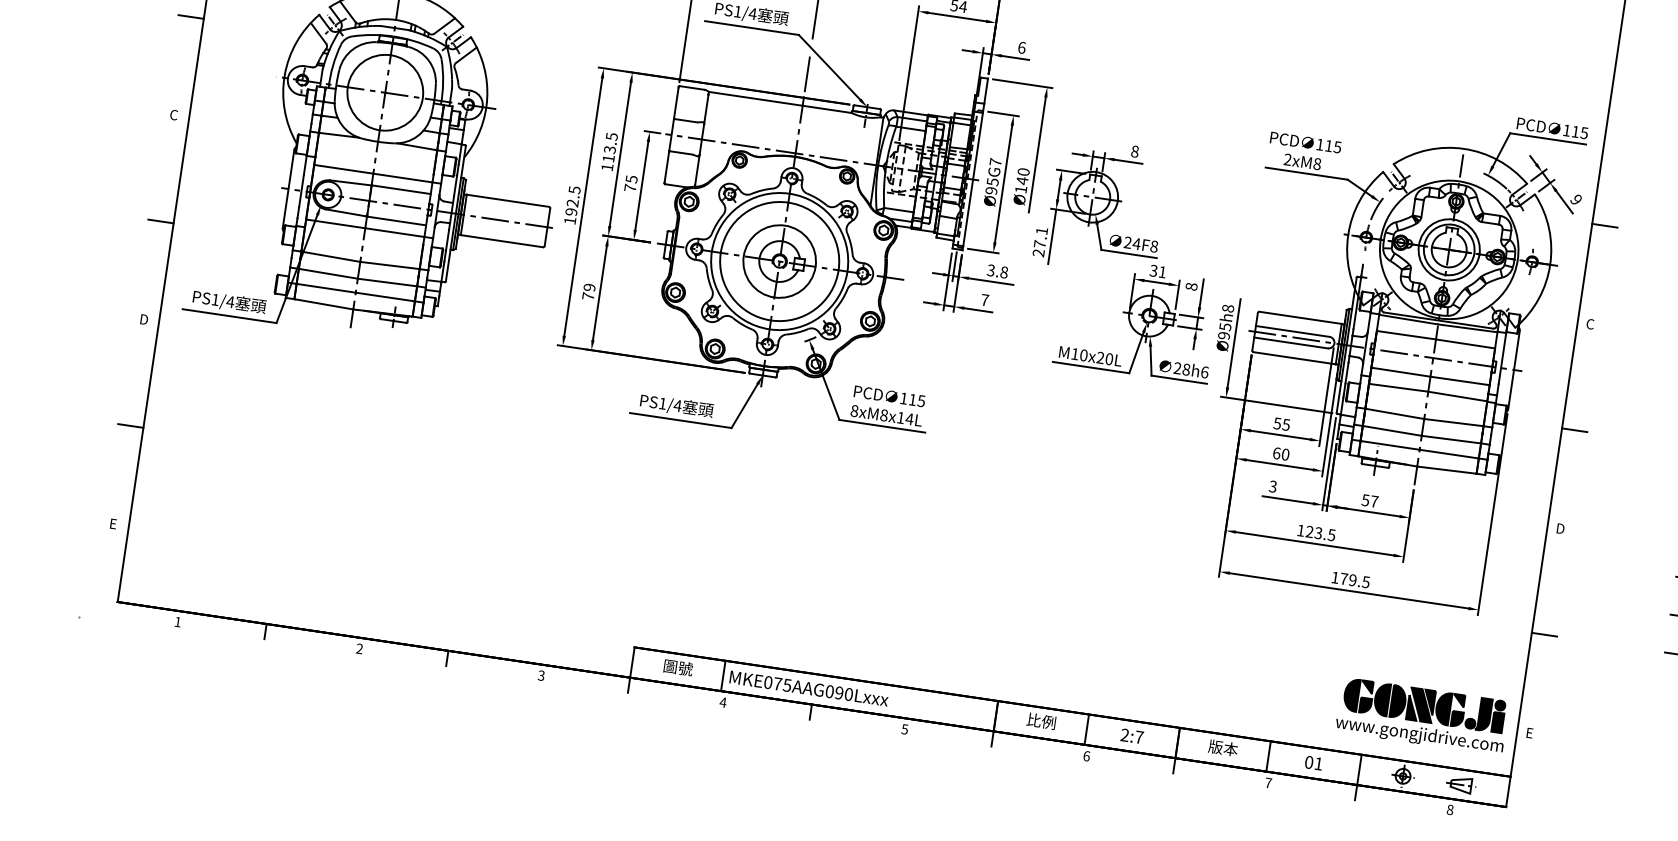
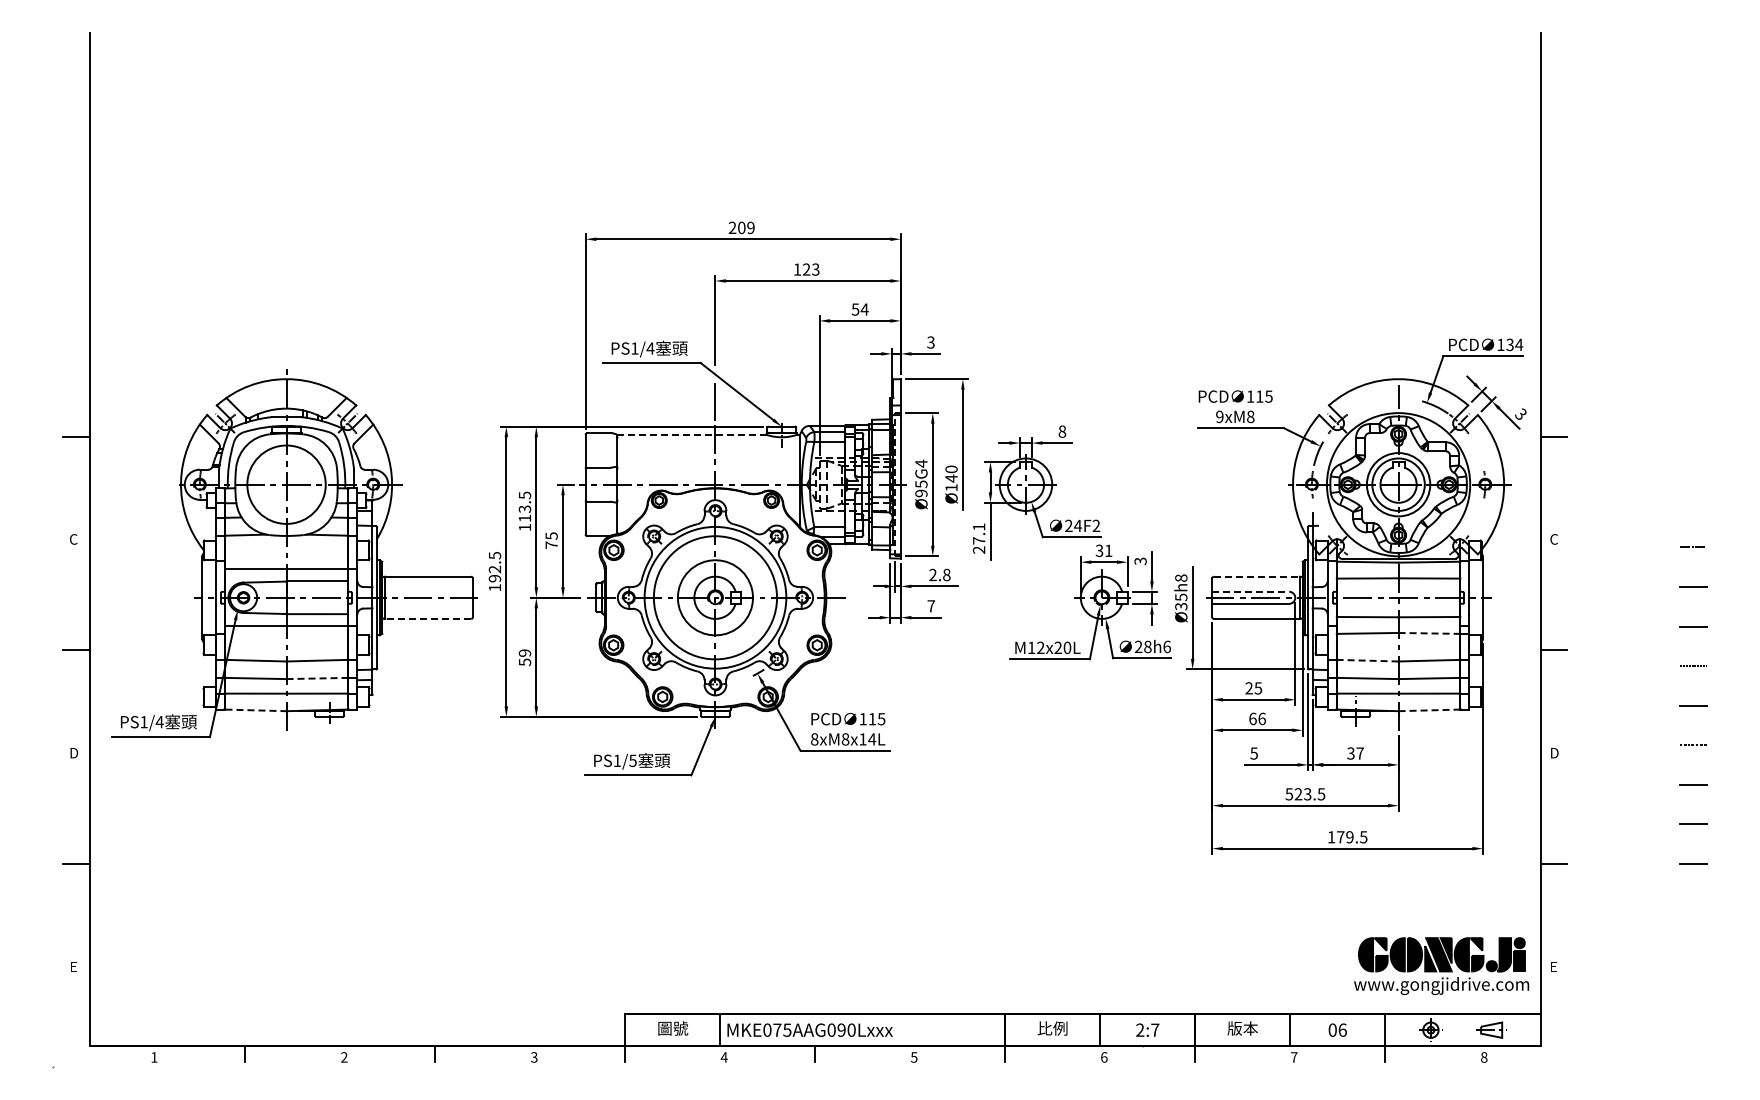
text: (1021, 47) -> (930, 342), 6 -> 3
line: (780, 102) -> (692, 434), solid -> dashed
text: (1579, 132) -> (1514, 344), 115 -> 134
text: (1287, 160) -> (1219, 417), 2xM8 -> 9xM8
text: (995, 162) -> (921, 463), Ø95G7 -> Ø95G4
text: (1575, 198) -> (1520, 413), 9 -> 3
line: (502, 240) -> (428, 618), solid -> dashed
text: (1154, 246) -> (1096, 525), 24F8 -> 24F2
text: (990, 270) -> (932, 575), 3.8 -> 2.8
line: (387, 282) -> (317, 678), solid -> dashed
text: (1191, 286) -> (1140, 561), 8 -> 3
text: (588, 296) -> (525, 662), 79 -> 59
line: (324, 304) -> (256, 710), solid -> dashed
line: (1300, 317) -> (1256, 576), solid -> dashed
line: (1293, 331) -> (1251, 591), solid -> dashed
text: (1224, 335) -> (1181, 606), Ø95h8 -> Ø35h8
text: (1083, 355) -> (1040, 647), M10x20L -> M12x20L
line: (1457, 396) -> (1429, 633), solid -> dashed
text: (678, 405) -> (633, 760), PS1/4 -> PS1/5
line: (1395, 413) -> (1368, 660), solid -> dashed
text: (1276, 423) -> (1248, 688), 55 -> 25
text: (1285, 454) -> (1261, 718), 60 -> 66
line: (1446, 470) -> (1429, 710), solid -> dashed
text: (1272, 485) -> (1253, 752), 3 -> 5
text: (1365, 499) -> (1350, 752), 57 -> 37
text: (1301, 530) -> (1289, 794), 123.5 -> 523.5
text: (1318, 763) -> (1342, 1029), 01 -> 06

